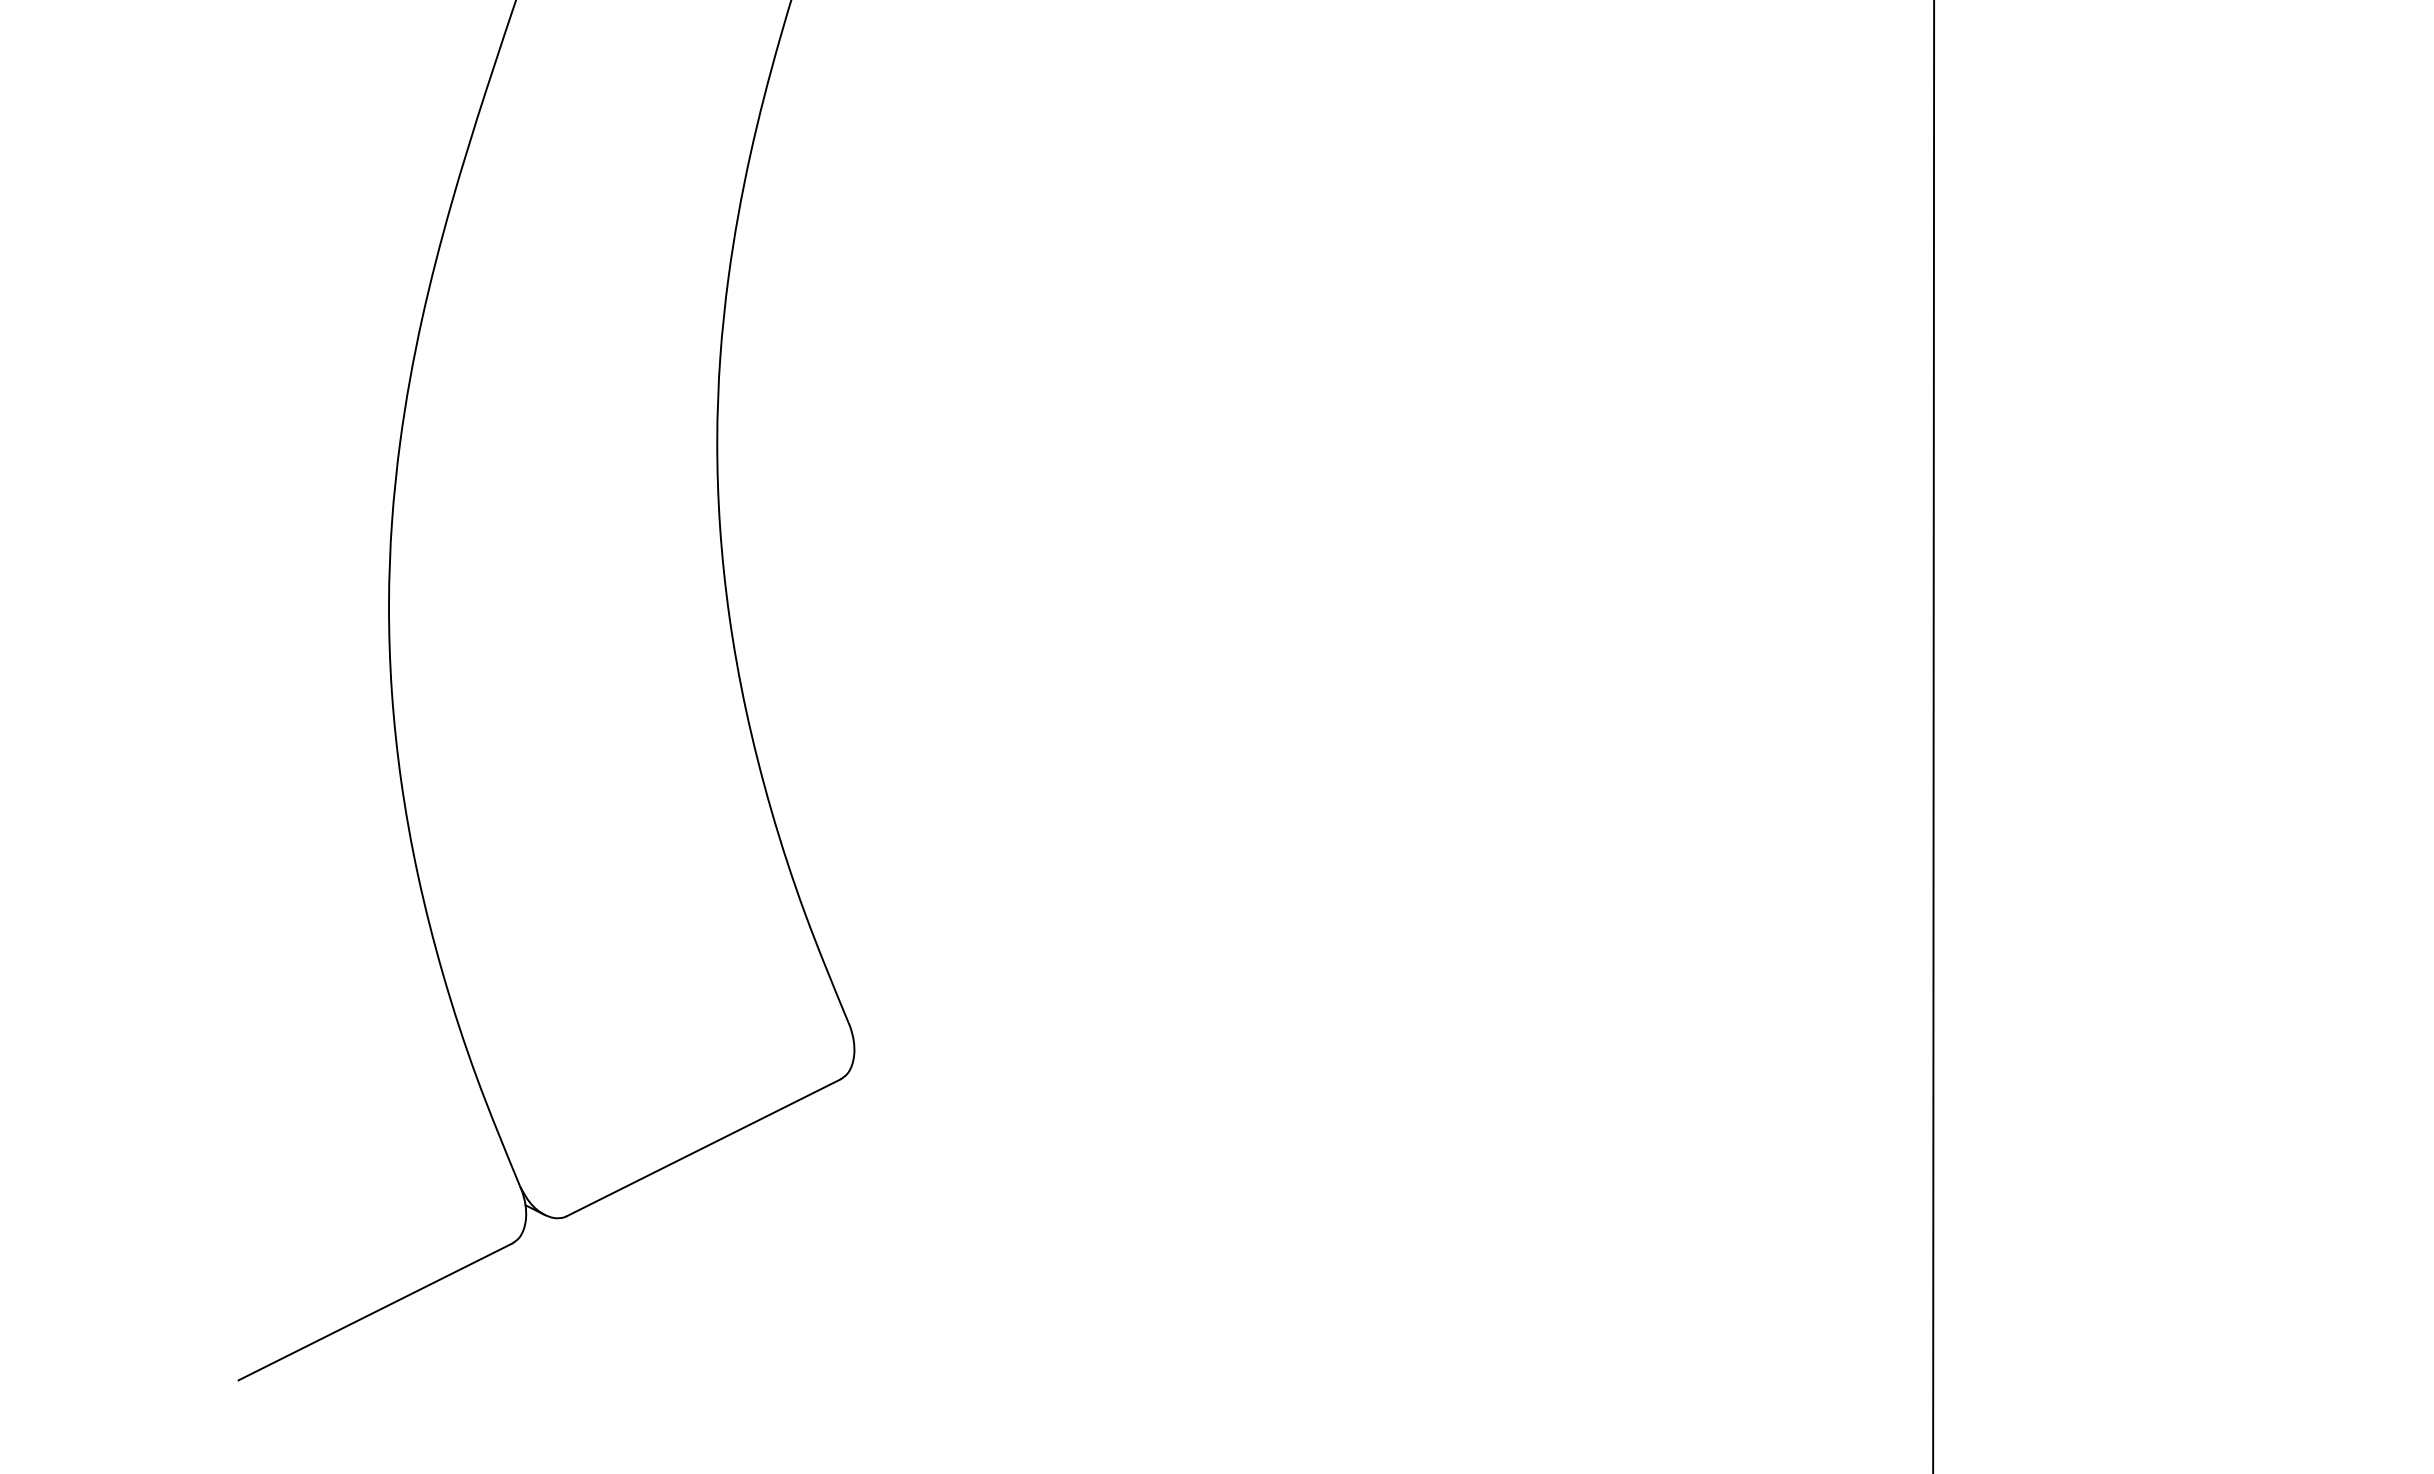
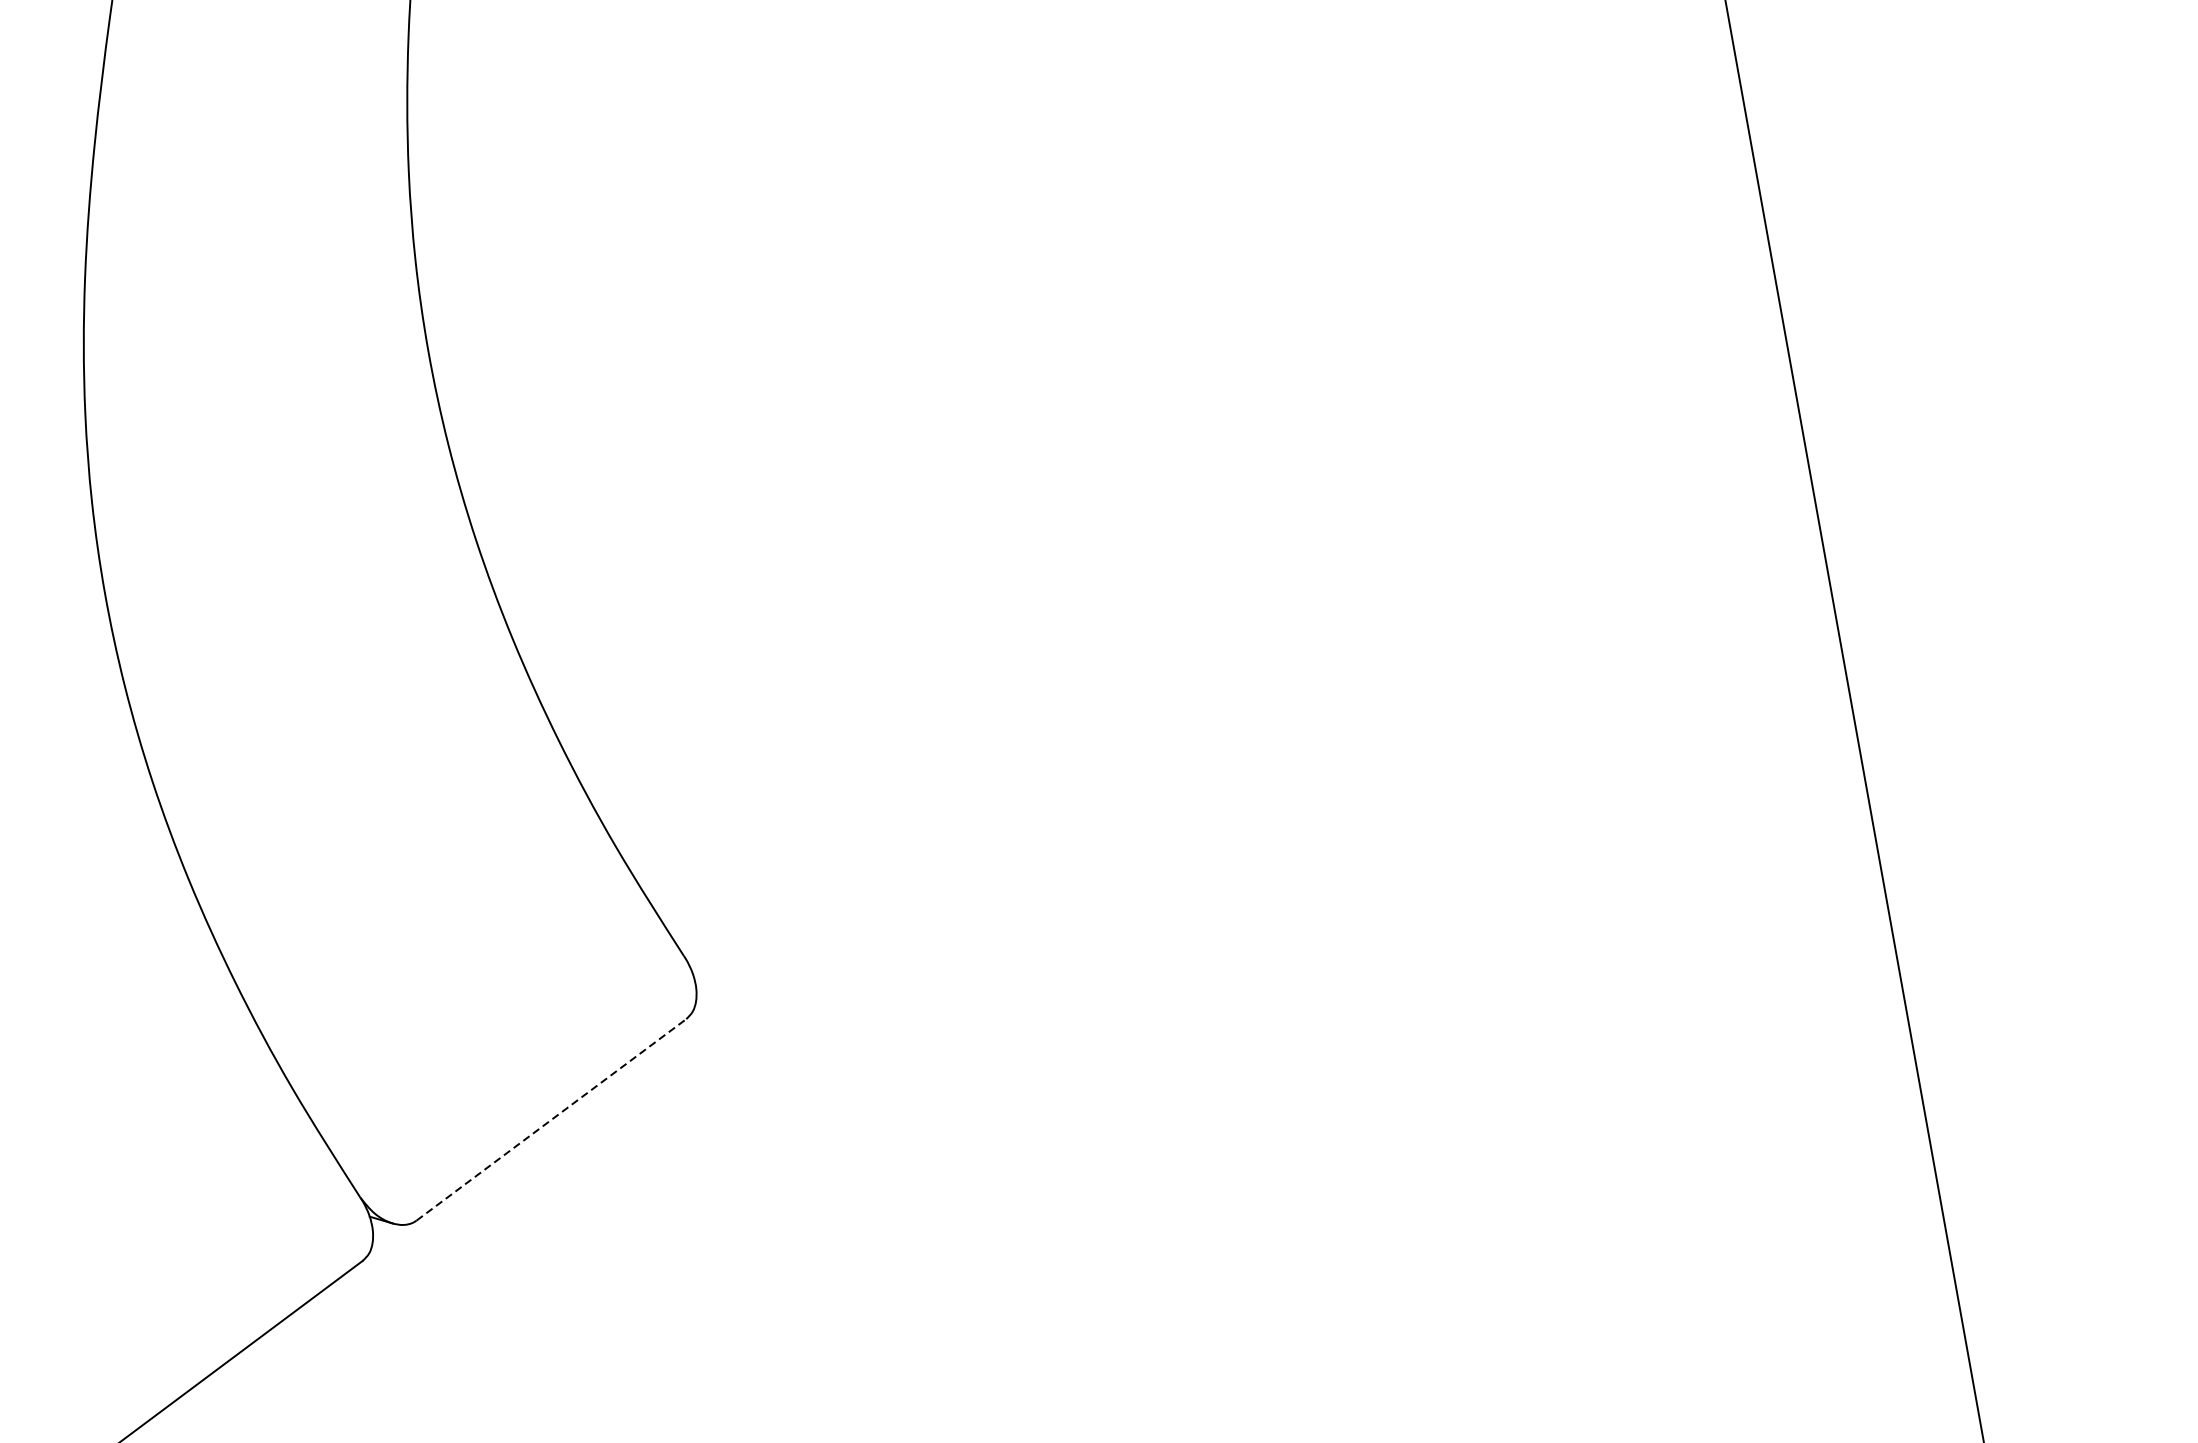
line: (703, 1147) -> (551, 1119), solid -> dashed

